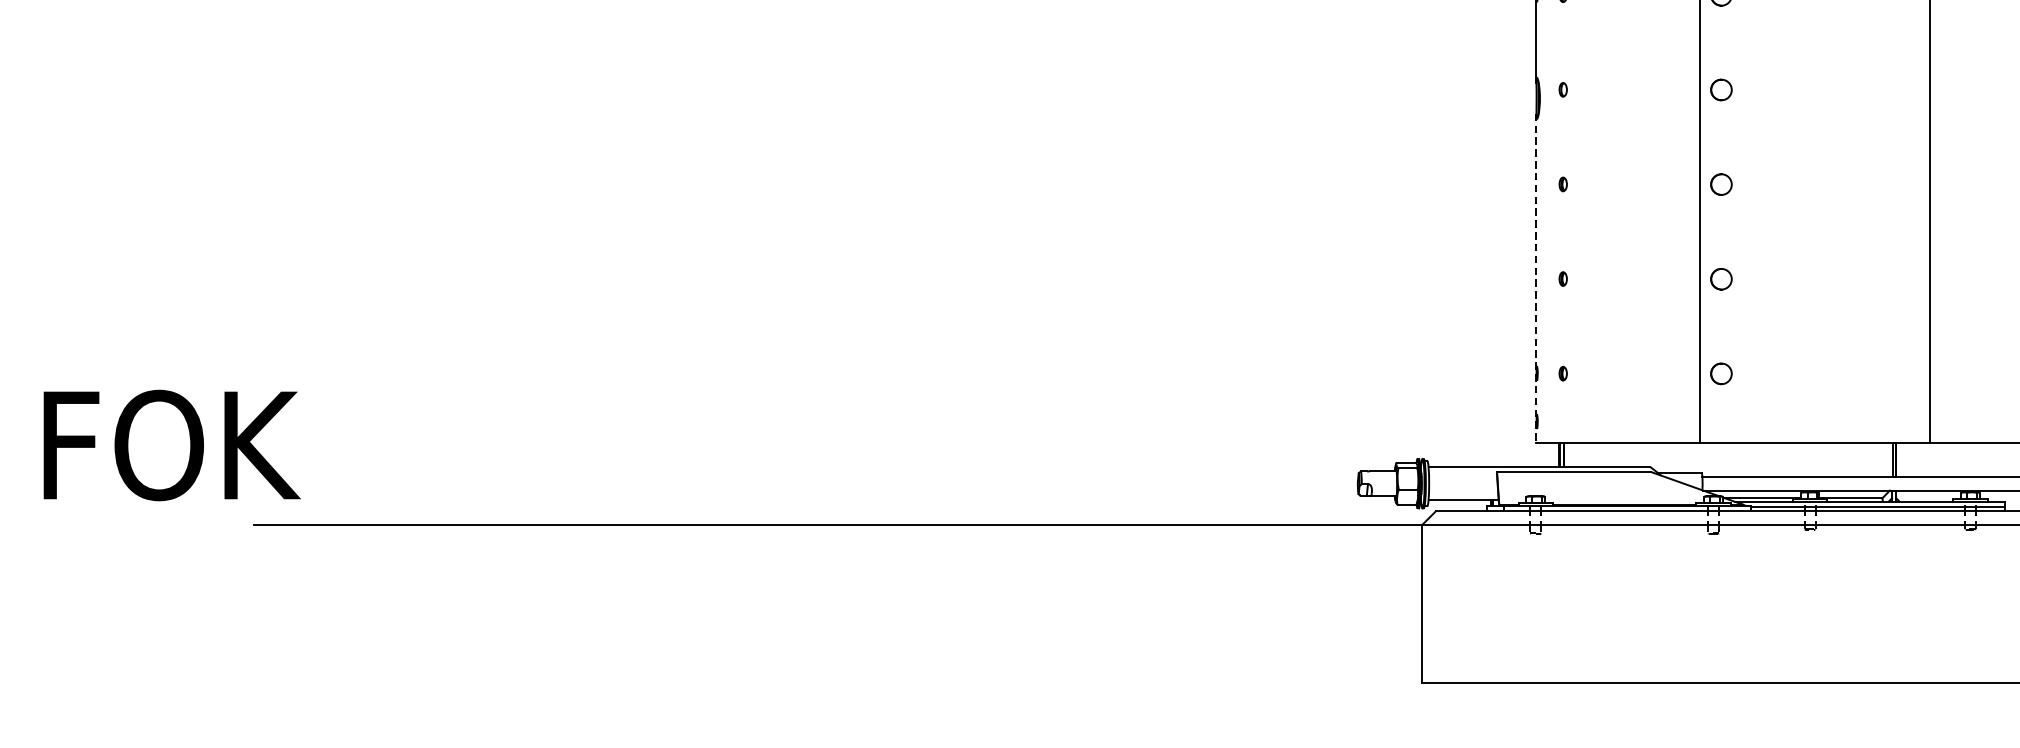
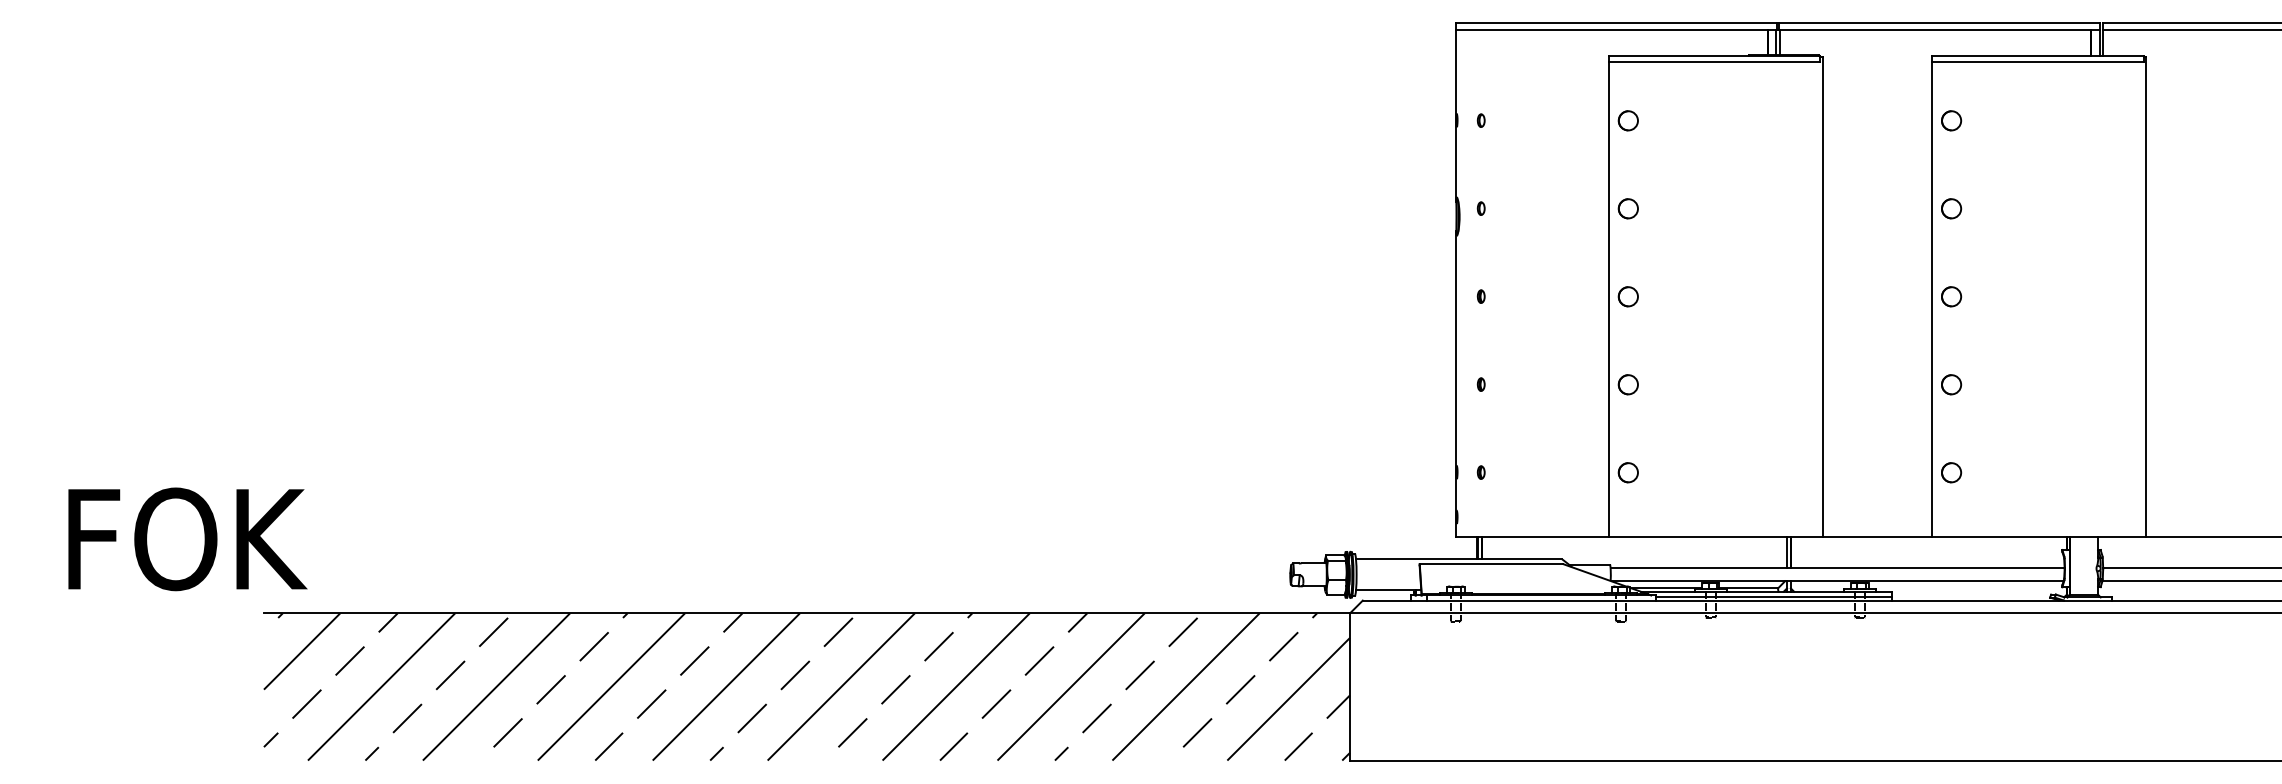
line: (1536, 277) -> (1456, 383), dashed -> solid
hatch: (837, 603) -> (806, 686), added

